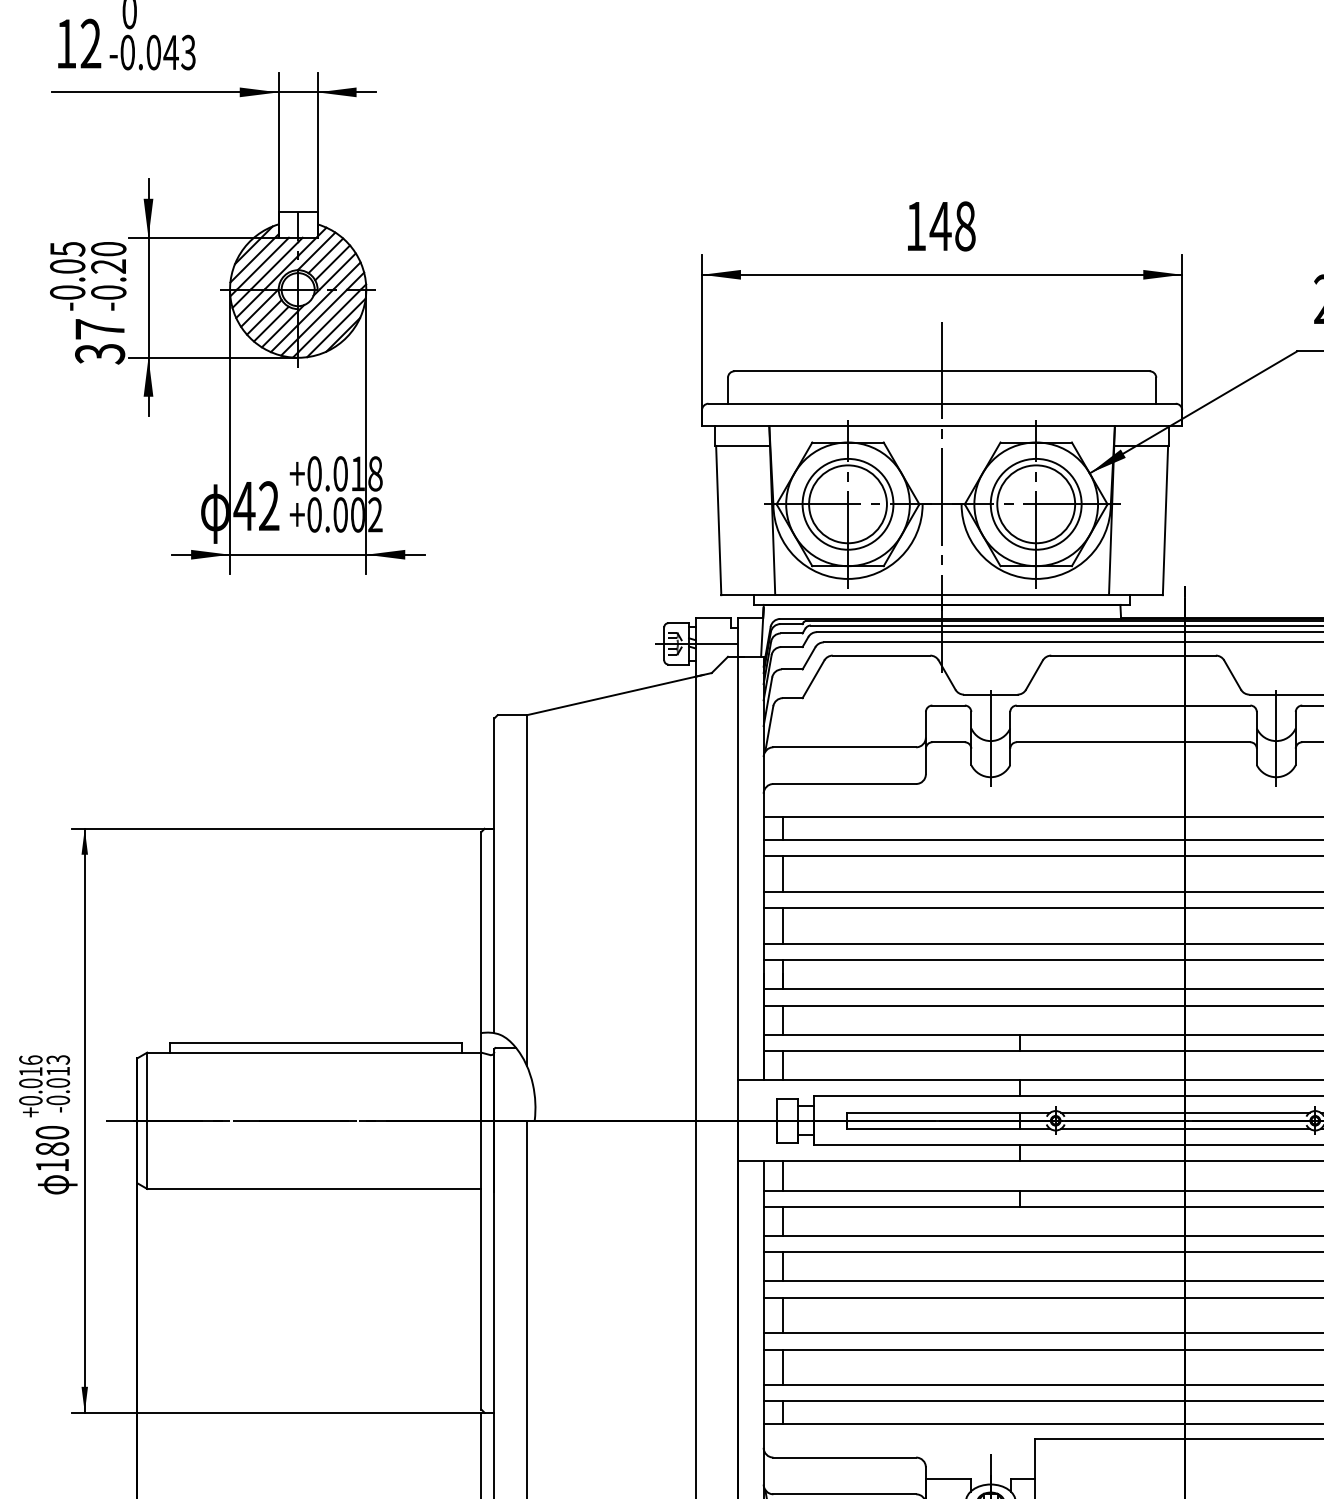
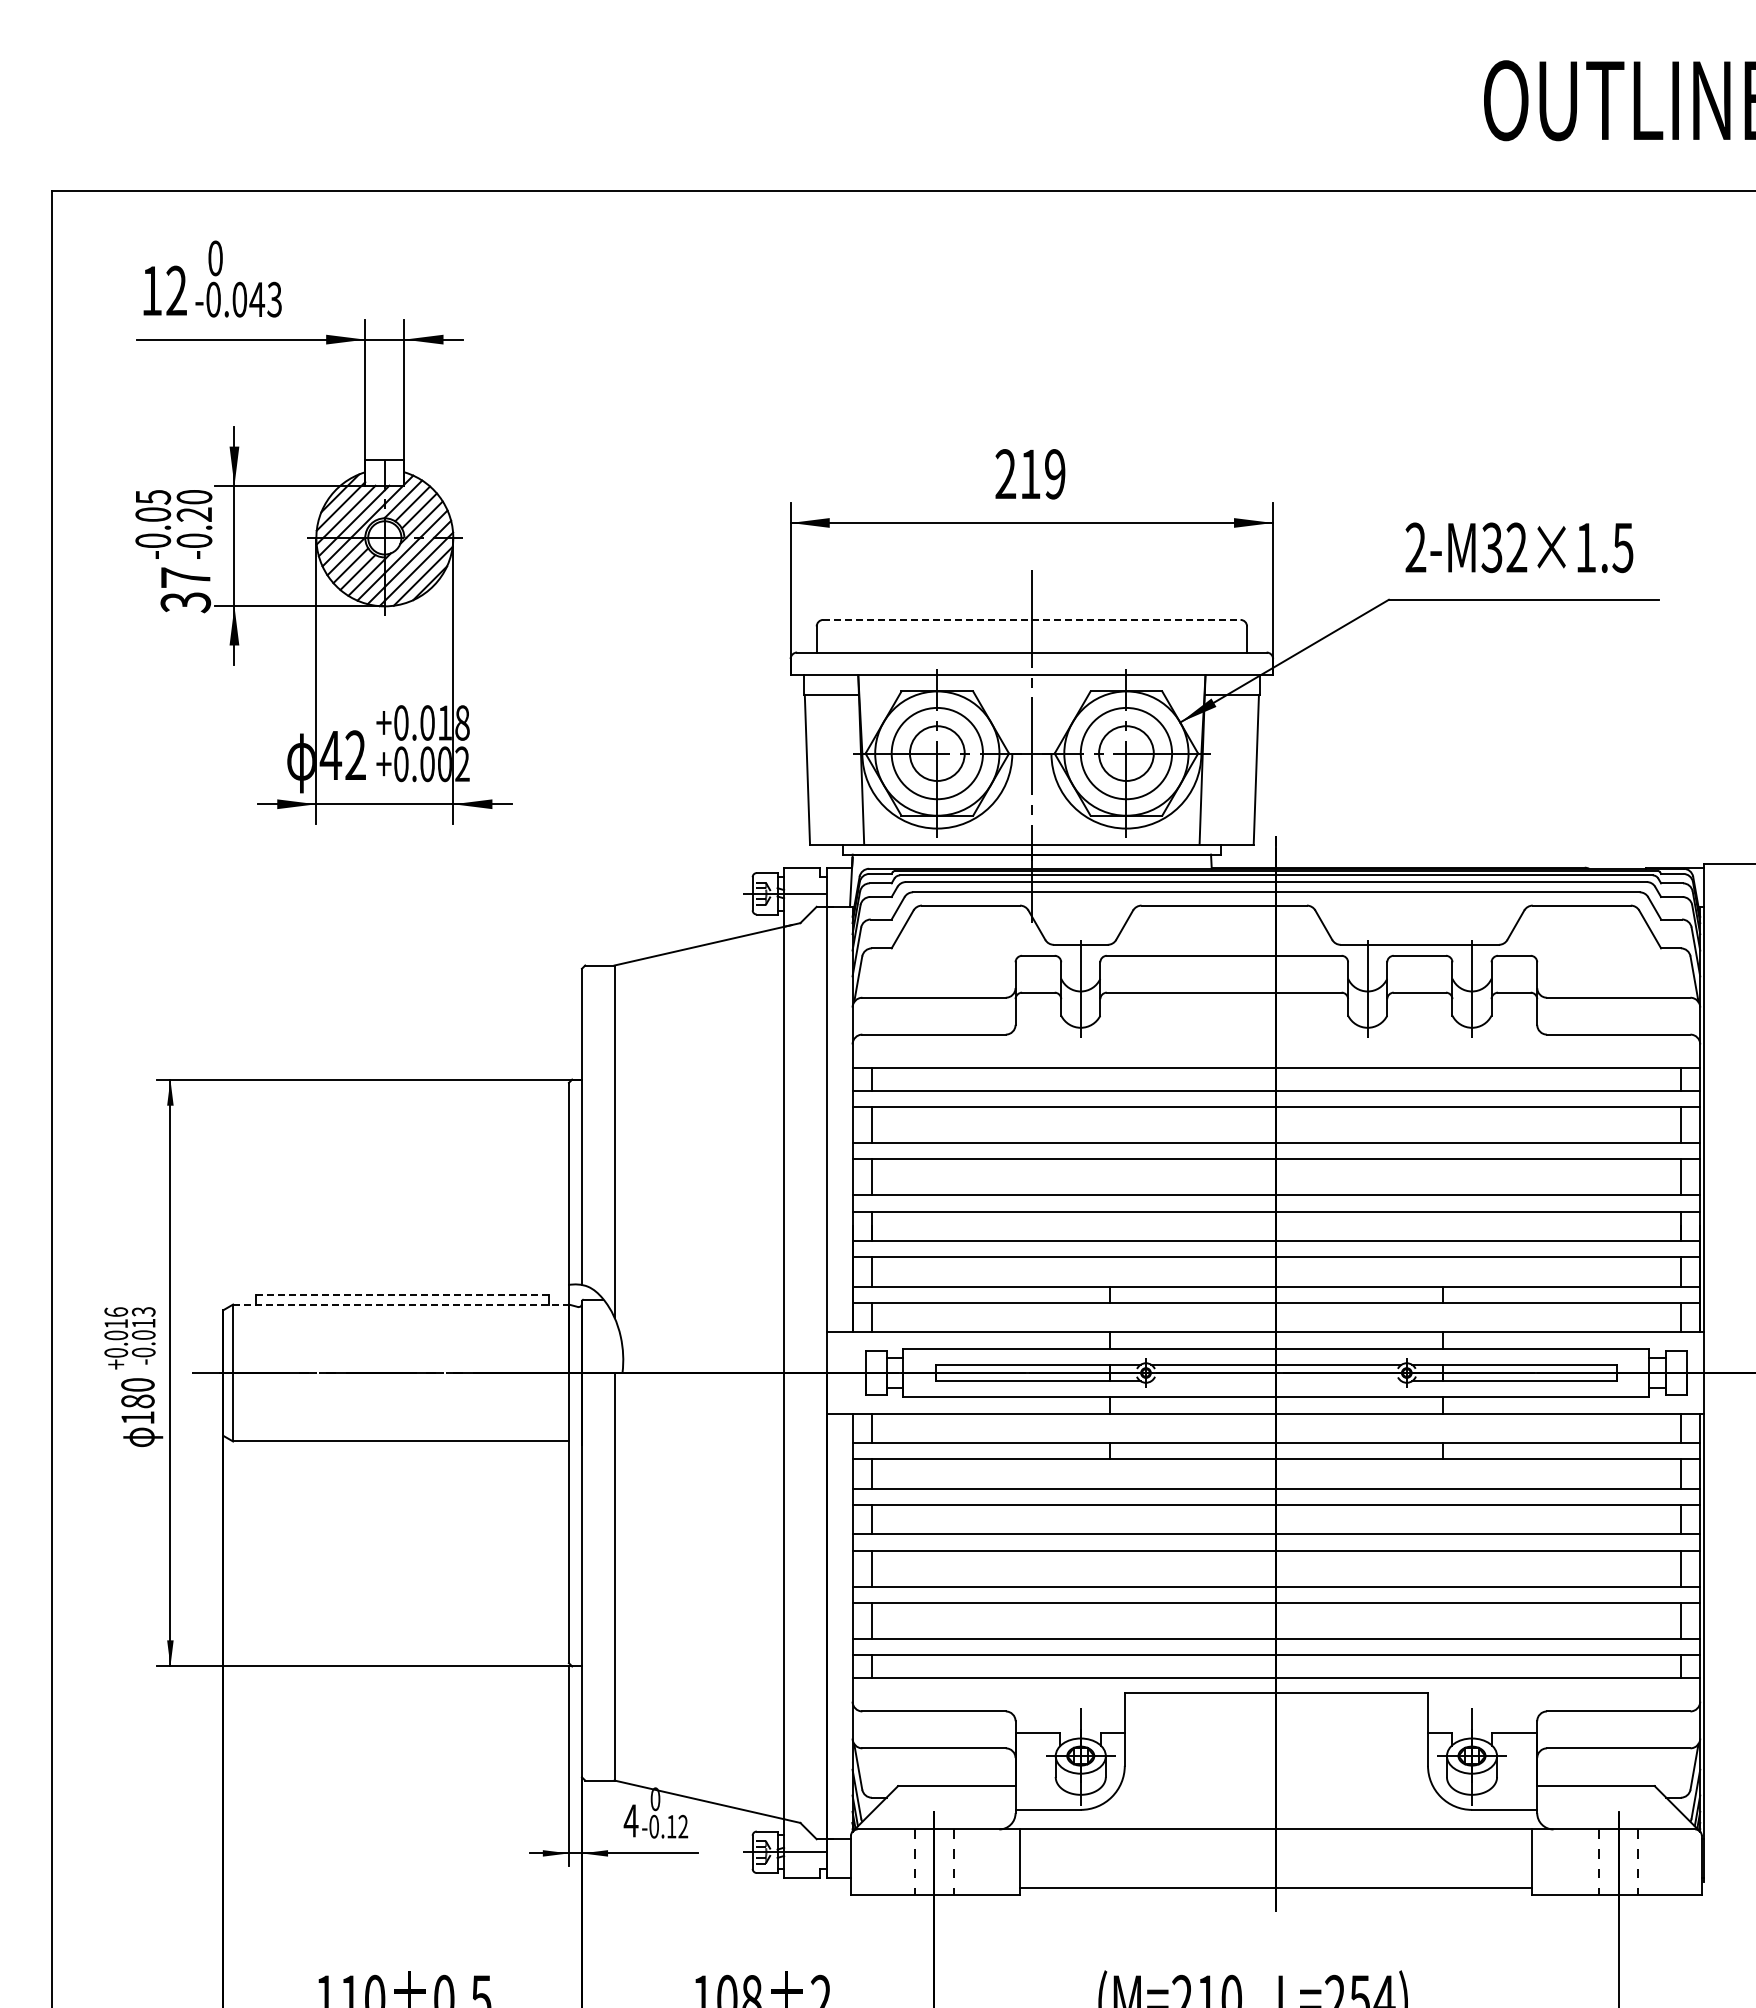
text: (940, 226) -> (1030, 474), 148 -> 219
line: (941, 370) -> (1031, 619), solid -> dashed
circle: (848, 504) -> (937, 753), size x0.7
circle: (1036, 504) -> (1126, 753), size x0.7
line: (315, 1042) -> (402, 1294), solid -> dashed
line: (314, 1052) -> (401, 1304), solid -> dashed
line: (1185, 1129) -> (1276, 1381), removed

